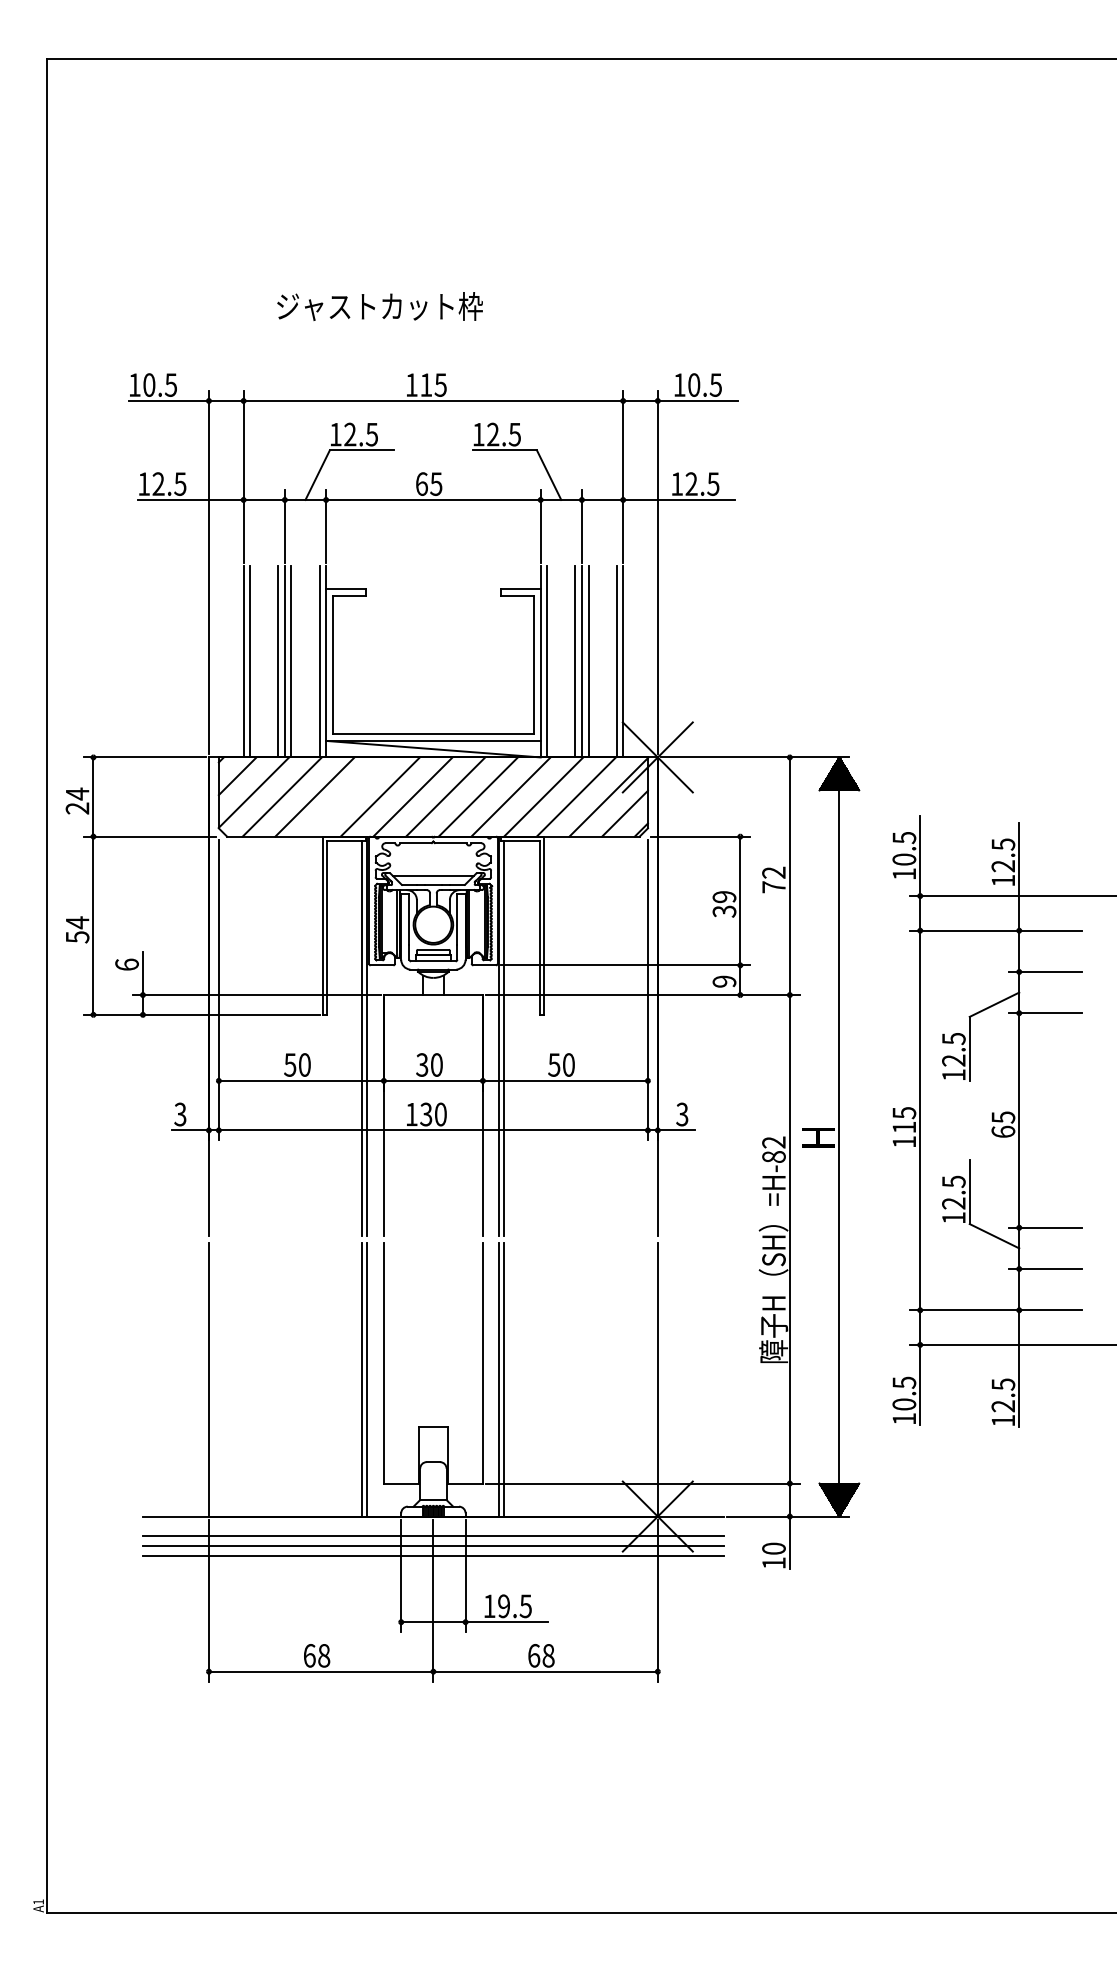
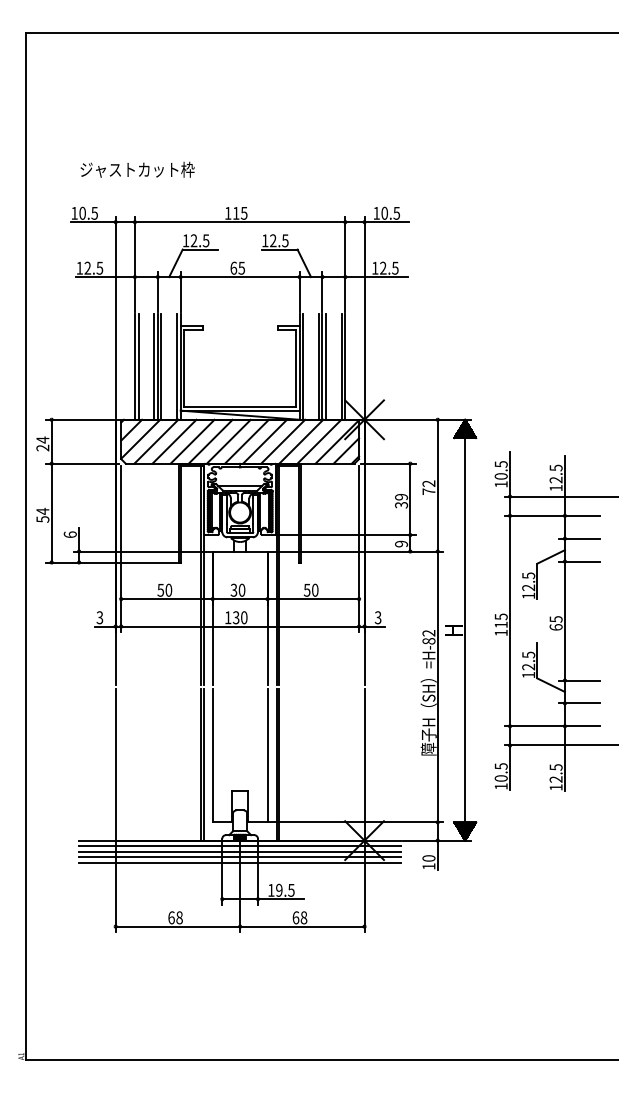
text: (379, 305) -> (137, 169), moved
line: (347, 796) -> (192, 441), added
line: (434, 1527) -> (240, 846), added

